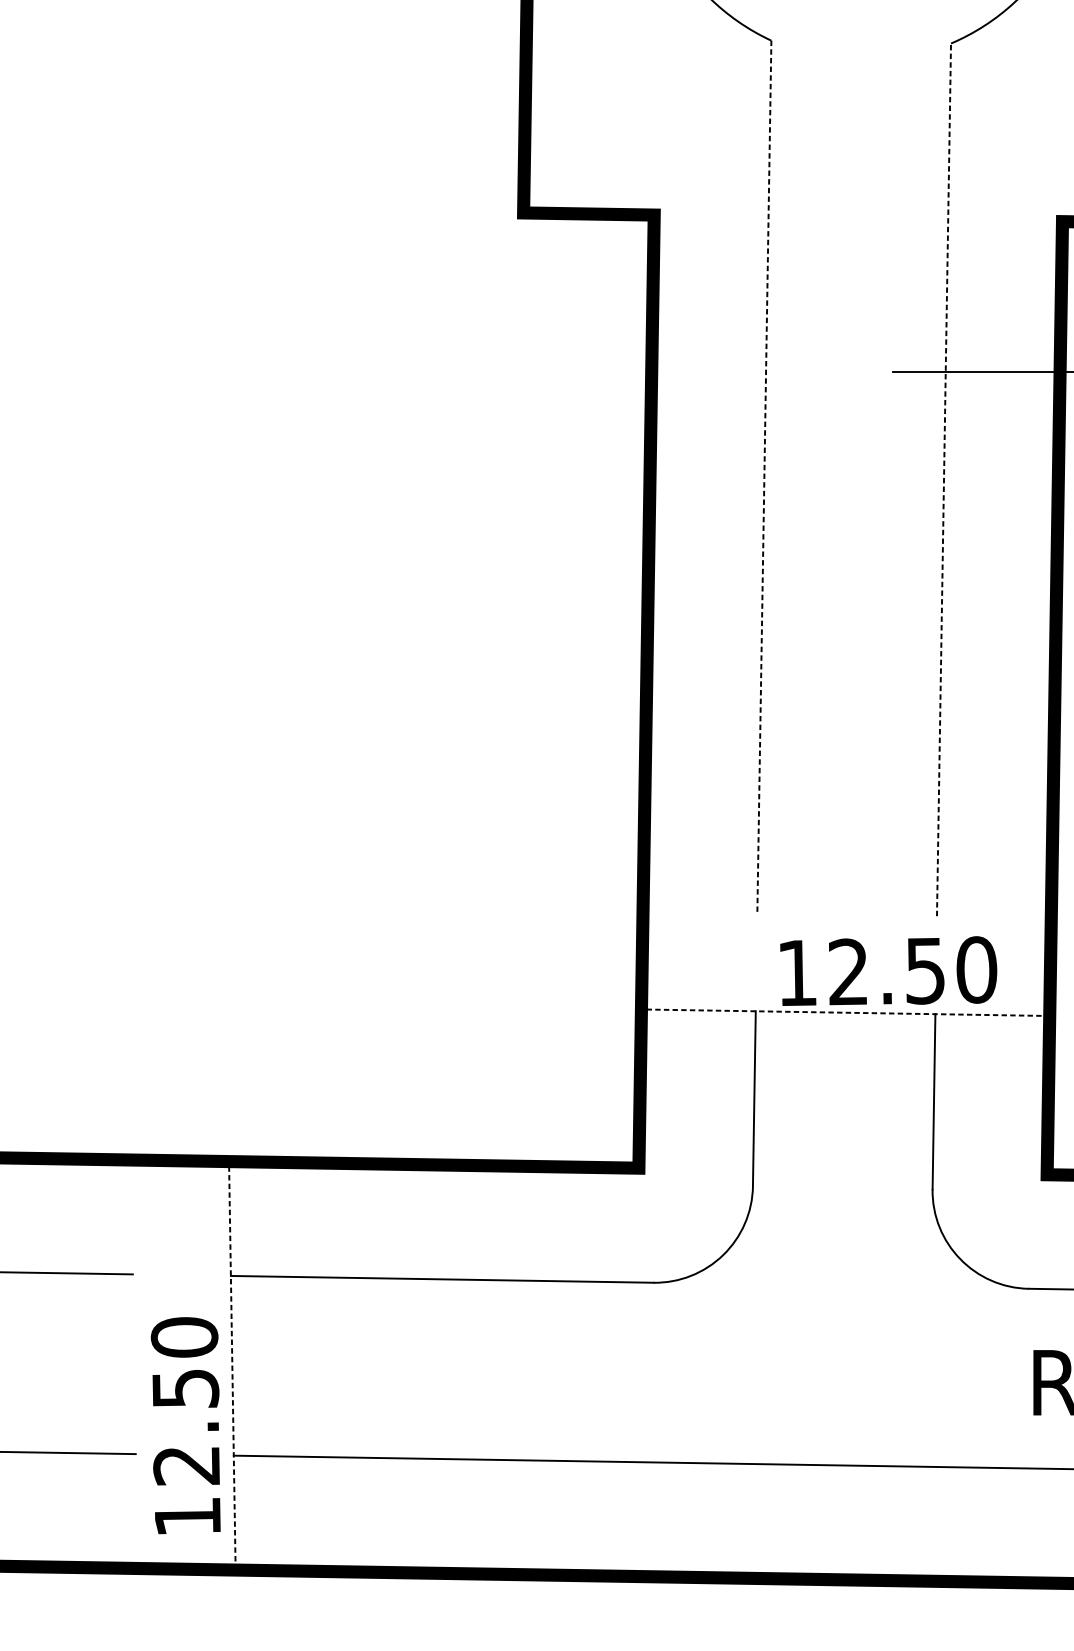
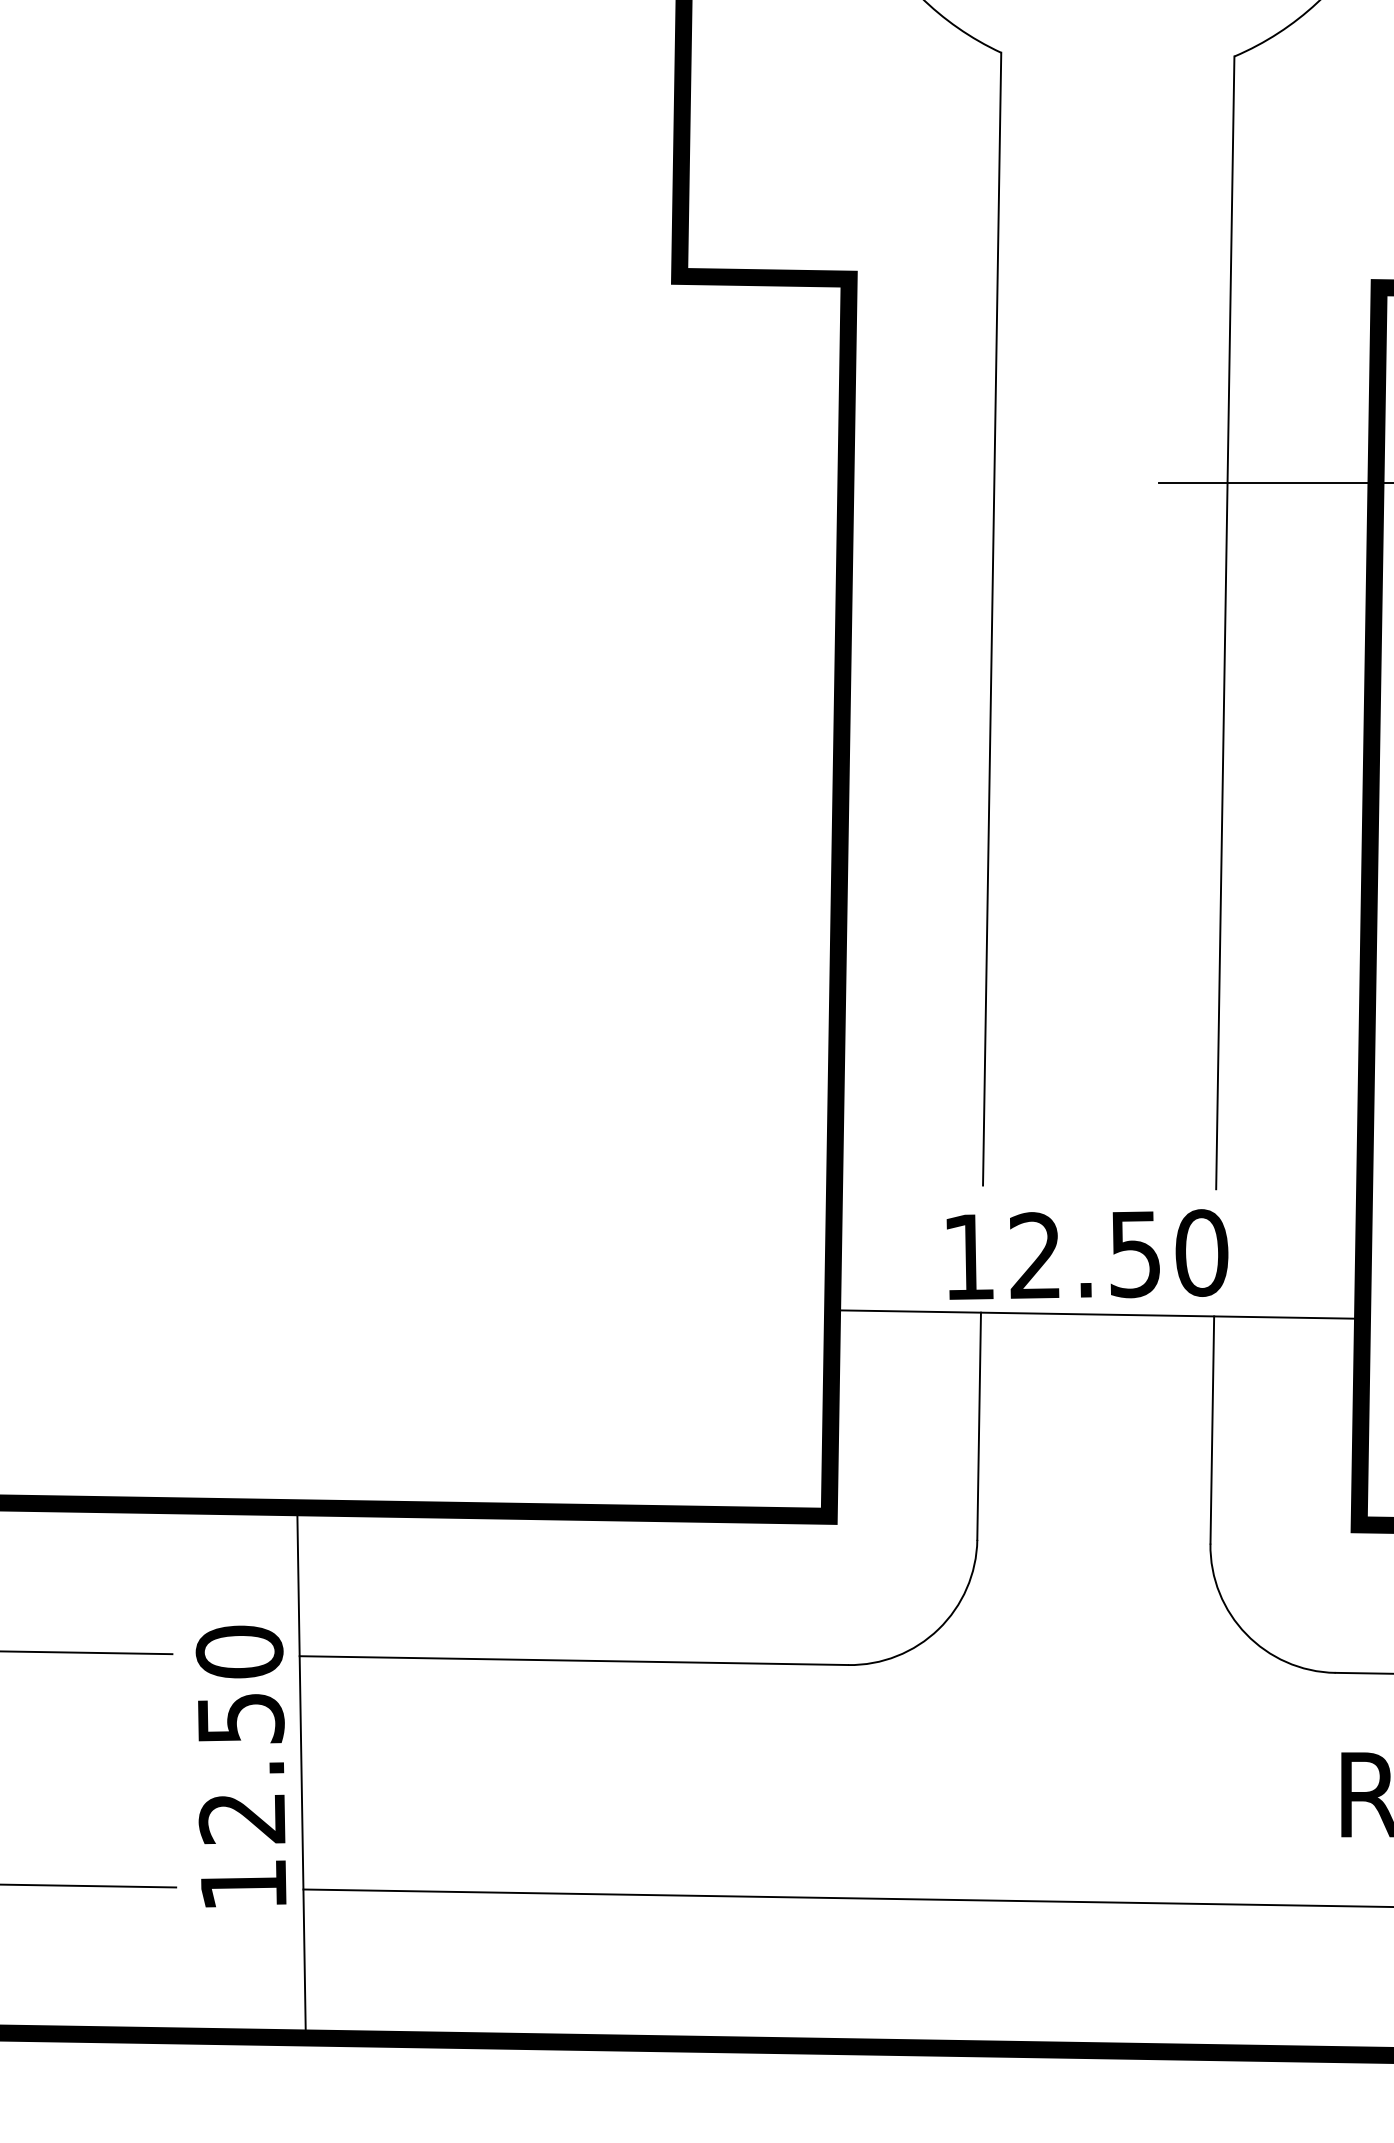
line: (764, 477) -> (992, 619), dashed -> solid
line: (944, 479) -> (1225, 622), dashed -> solid
text: (888, 971) -> (1087, 1254), moved
line: (850, 1012) -> (1104, 1314), dashed -> solid
line: (232, 1365) -> (301, 1772), dashed -> solid
text: (185, 1425) -> (240, 1766), moved

